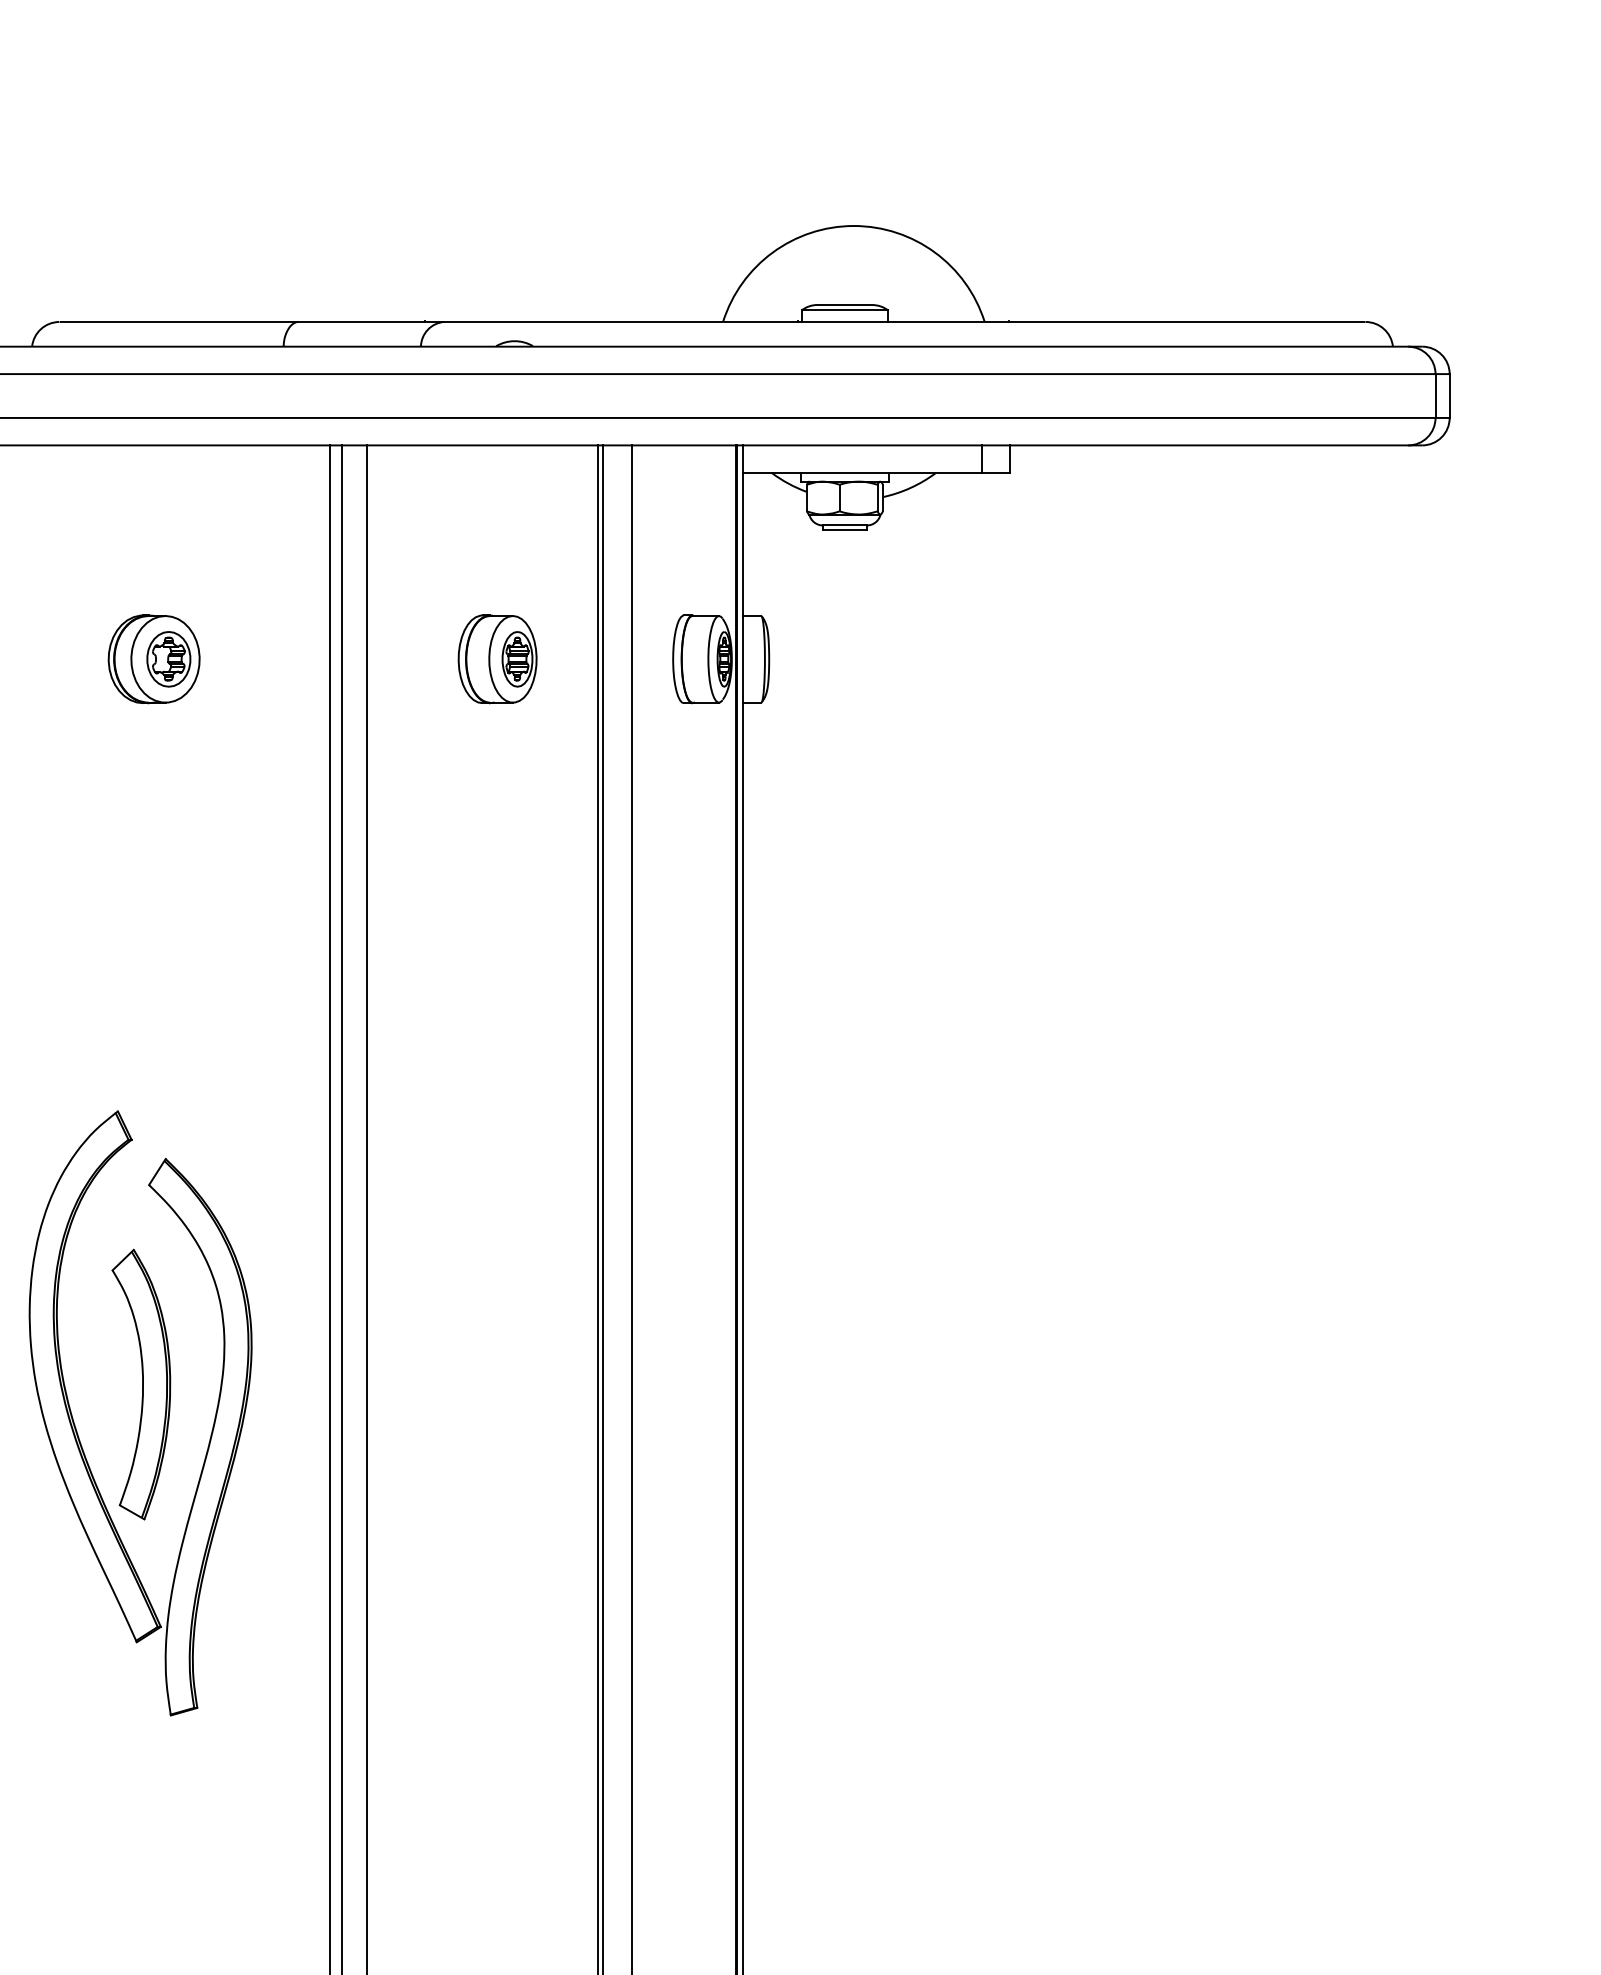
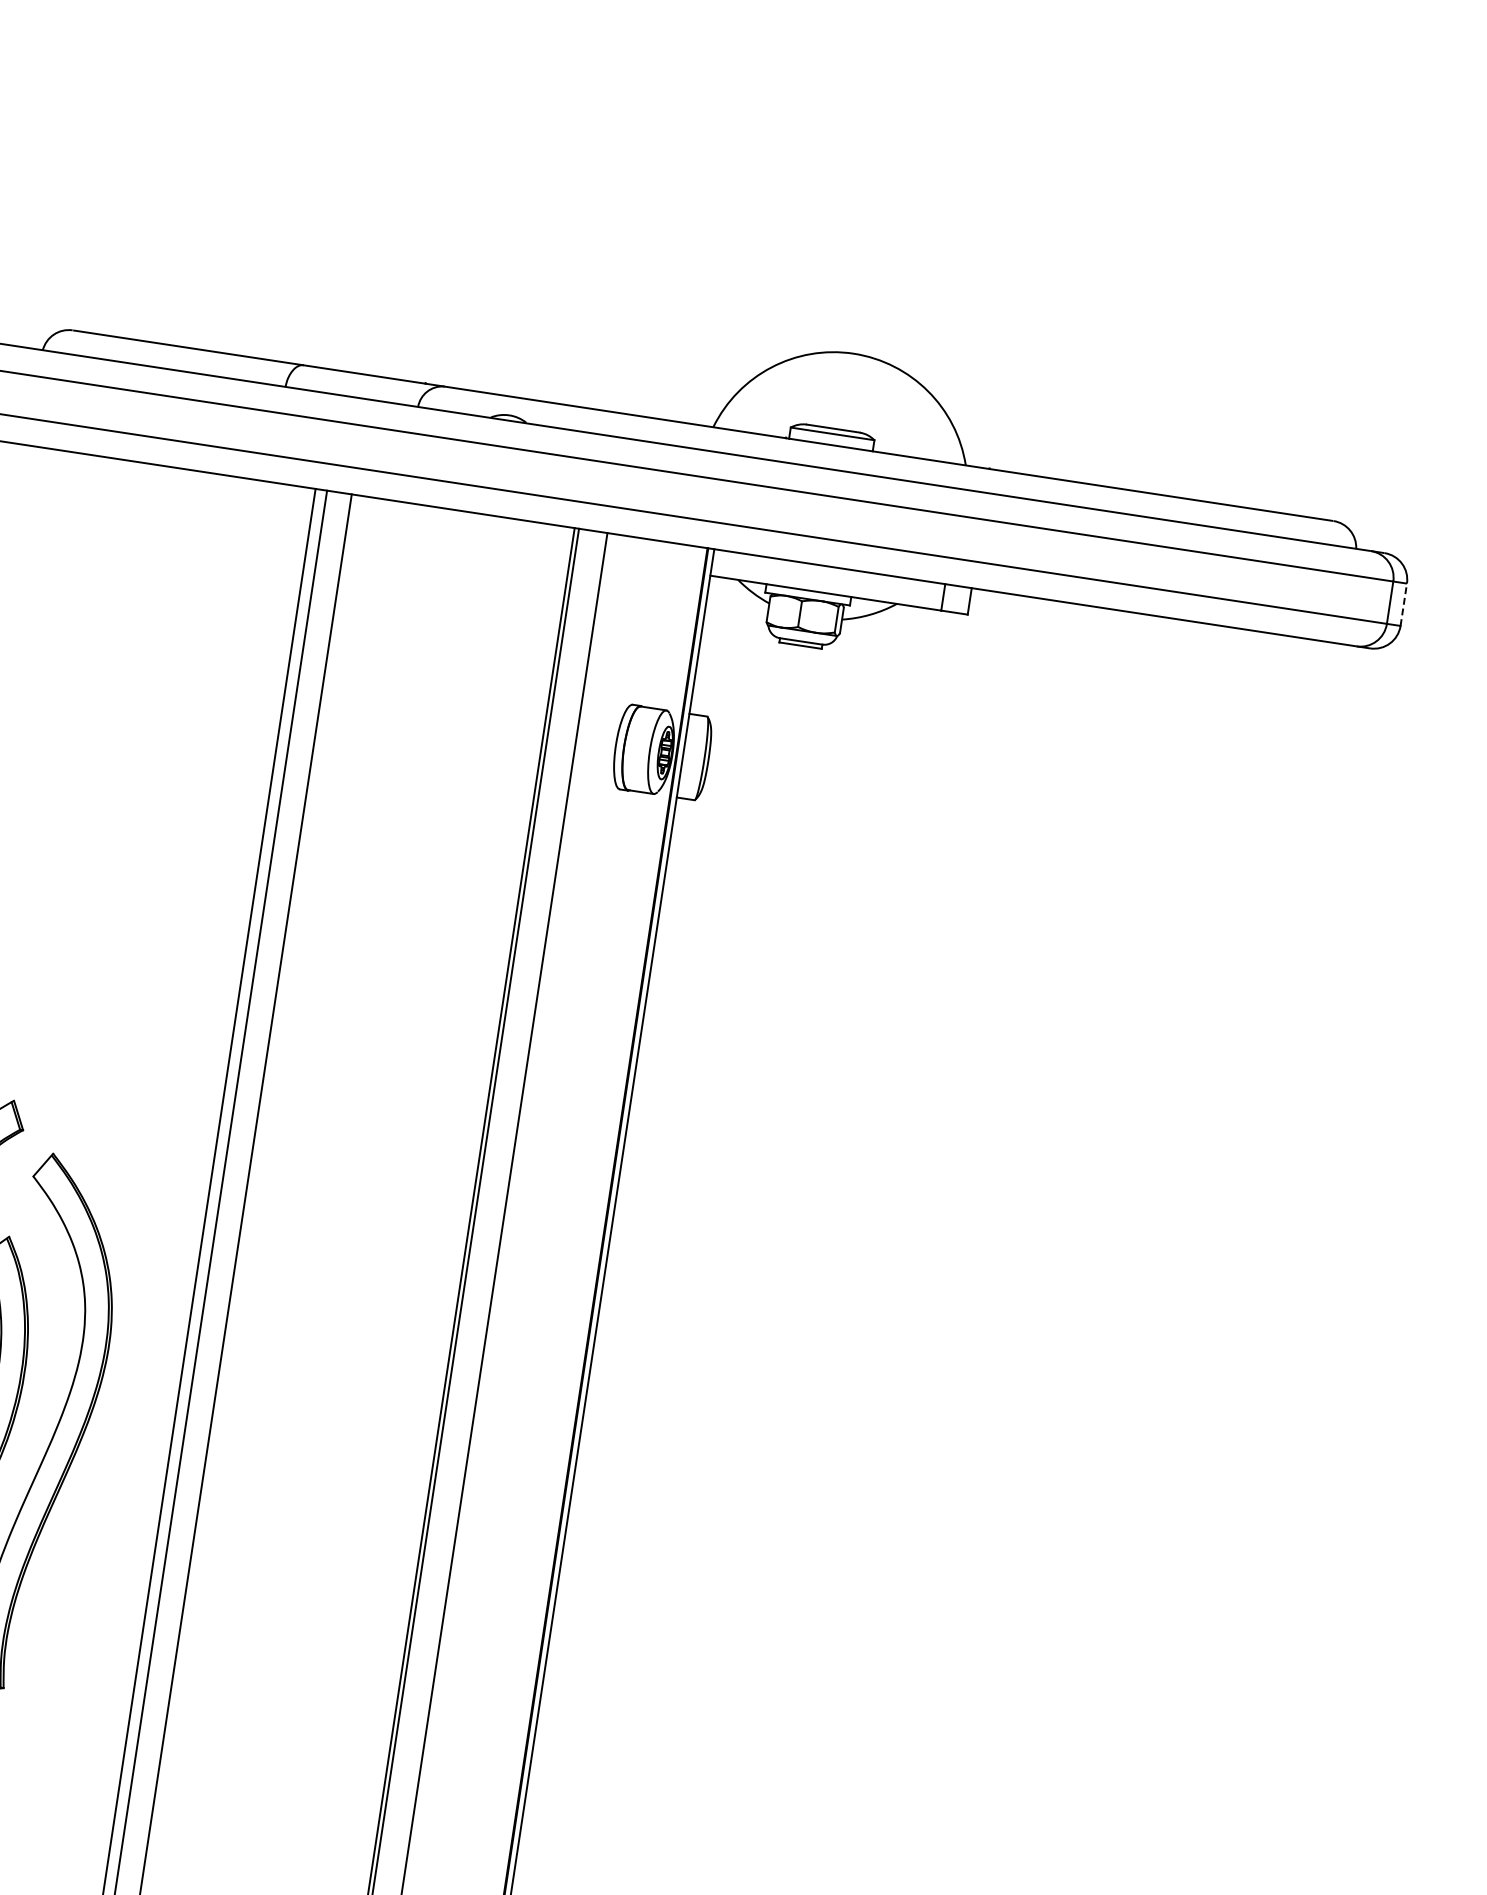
line: (1449, 396) -> (1403, 605), solid -> dashed
part: (153, 659) -> (114, 669), removed
part: (497, 659) -> (446, 720), removed

